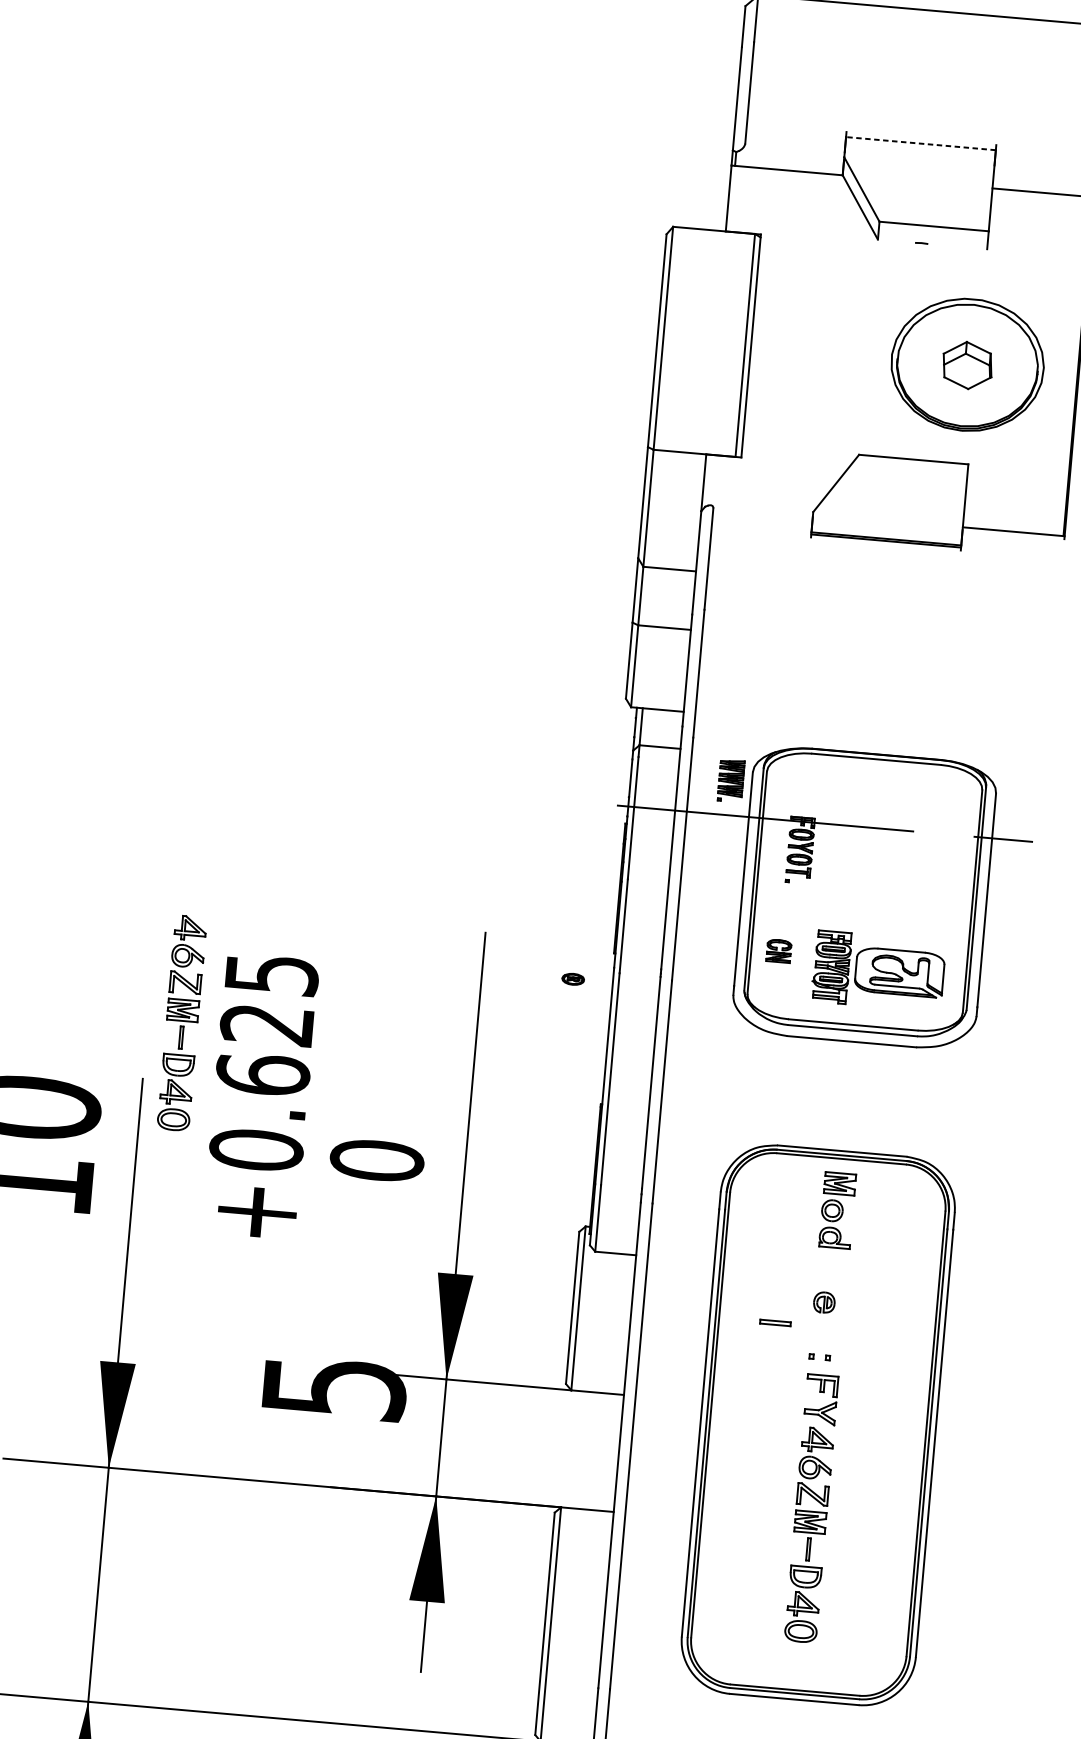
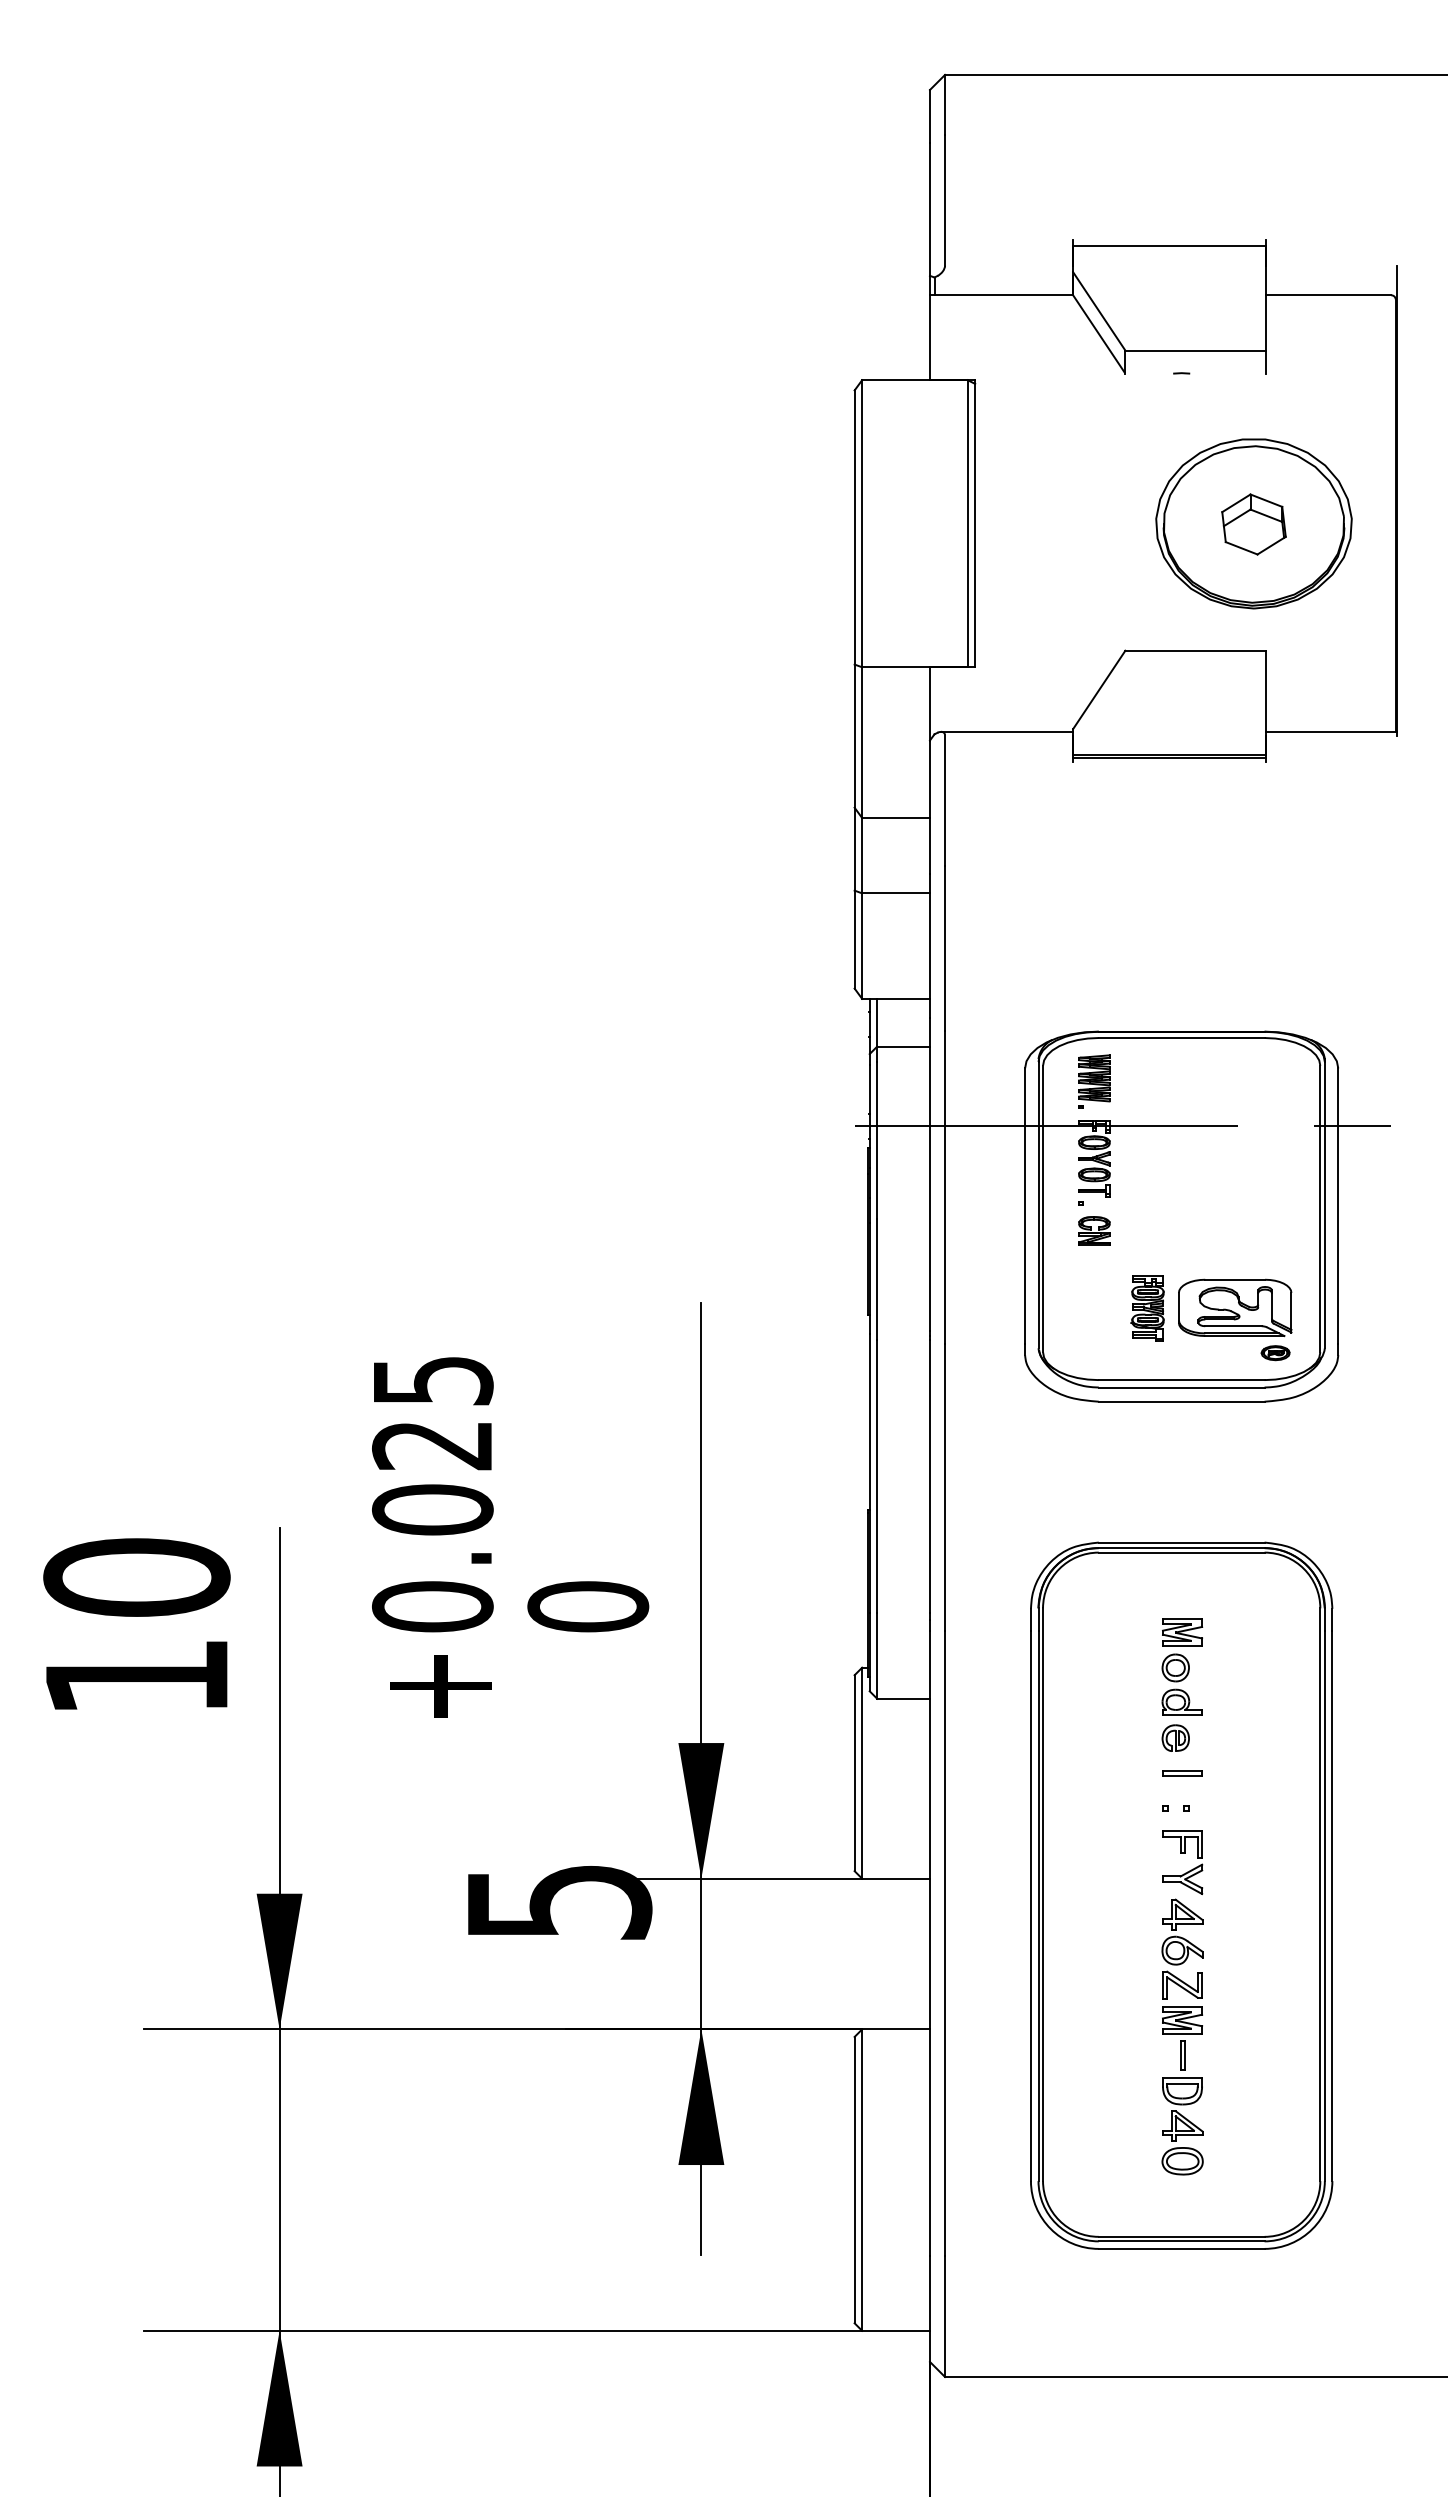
line: (920, 143) -> (1169, 246), dashed -> solid
line: (762, 509) -> (1007, 731), added
part: (731, 780) -> (1094, 1081), moved
part: (779, 950) -> (1094, 1230), moved
part: (831, 967) -> (1147, 1308), size x0.71
part: (573, 979) -> (1275, 1353), moved
part: (182, 1022) -> (323, 1452), removed
text: (262, 1074) -> (432, 1509), 0.625 -> 0.025
part: (837, 1210) -> (1182, 1666), moved
part: (775, 1322) -> (1182, 1773), moved

